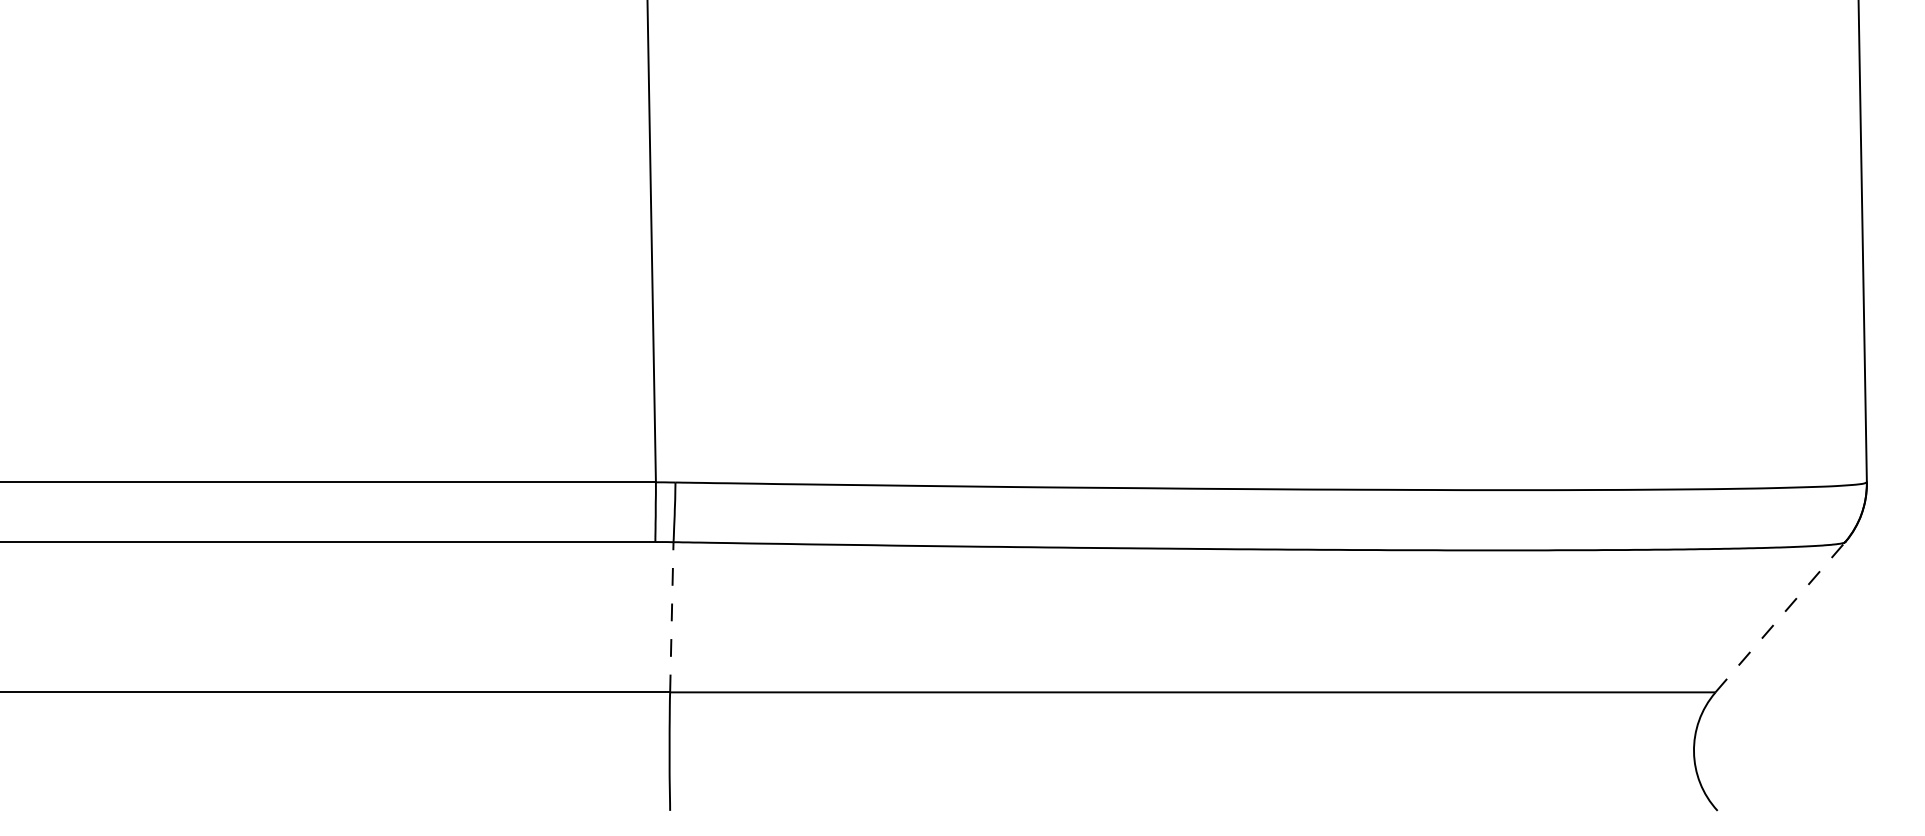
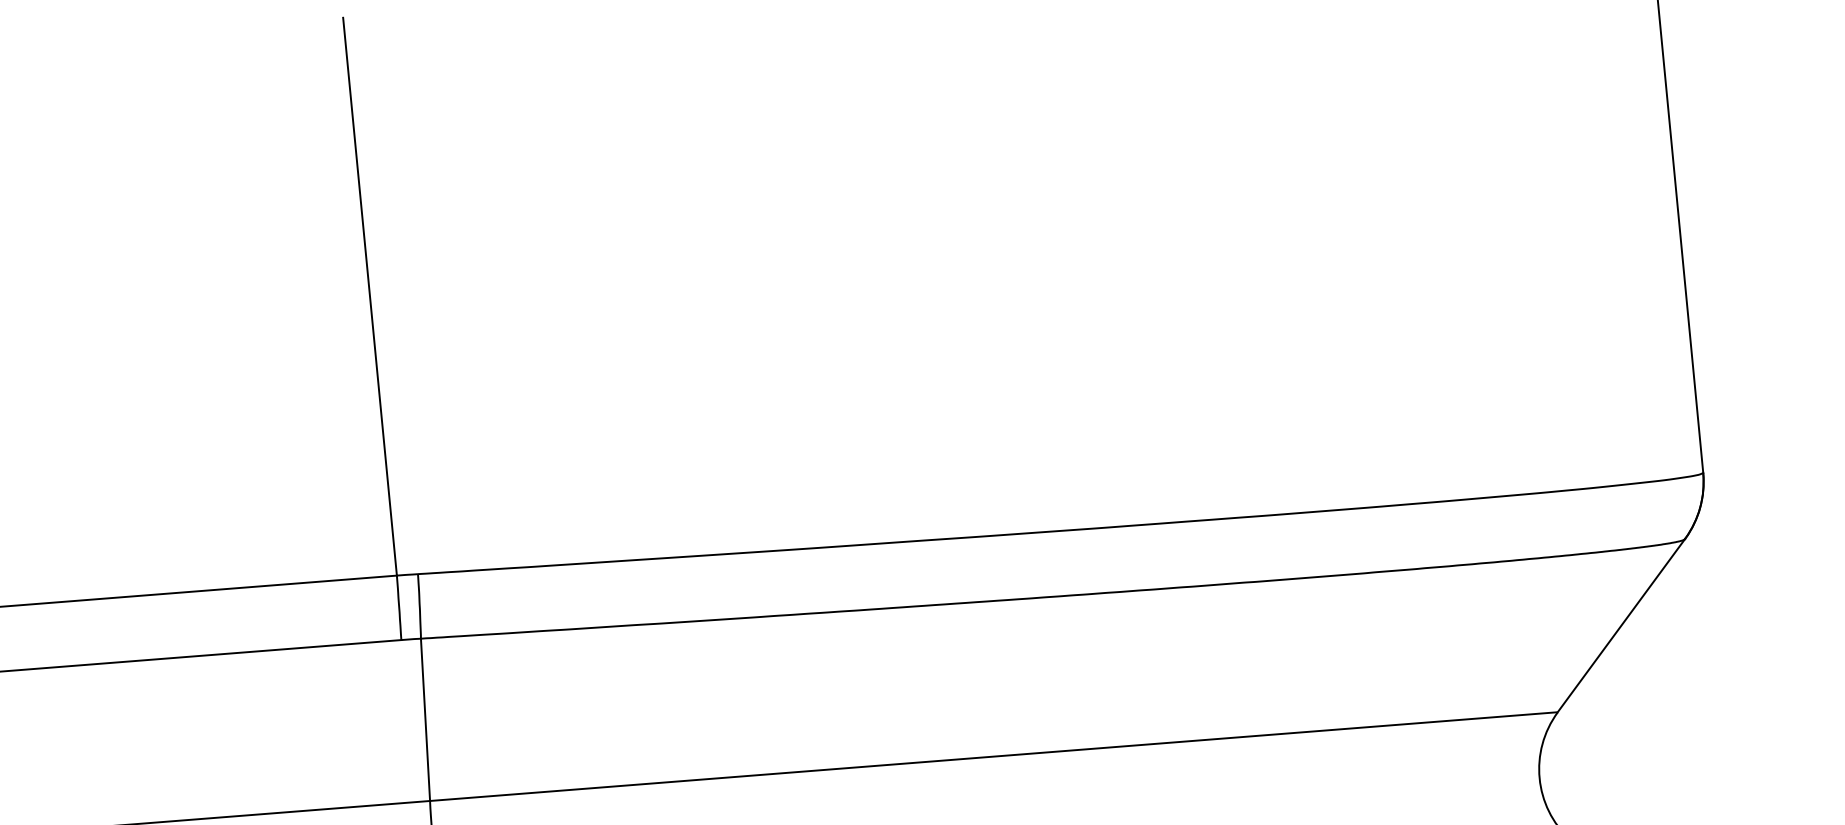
line: (671, 616) -> (425, 719), dashed -> solid
line: (1780, 616) -> (1621, 624), dashed -> solid

